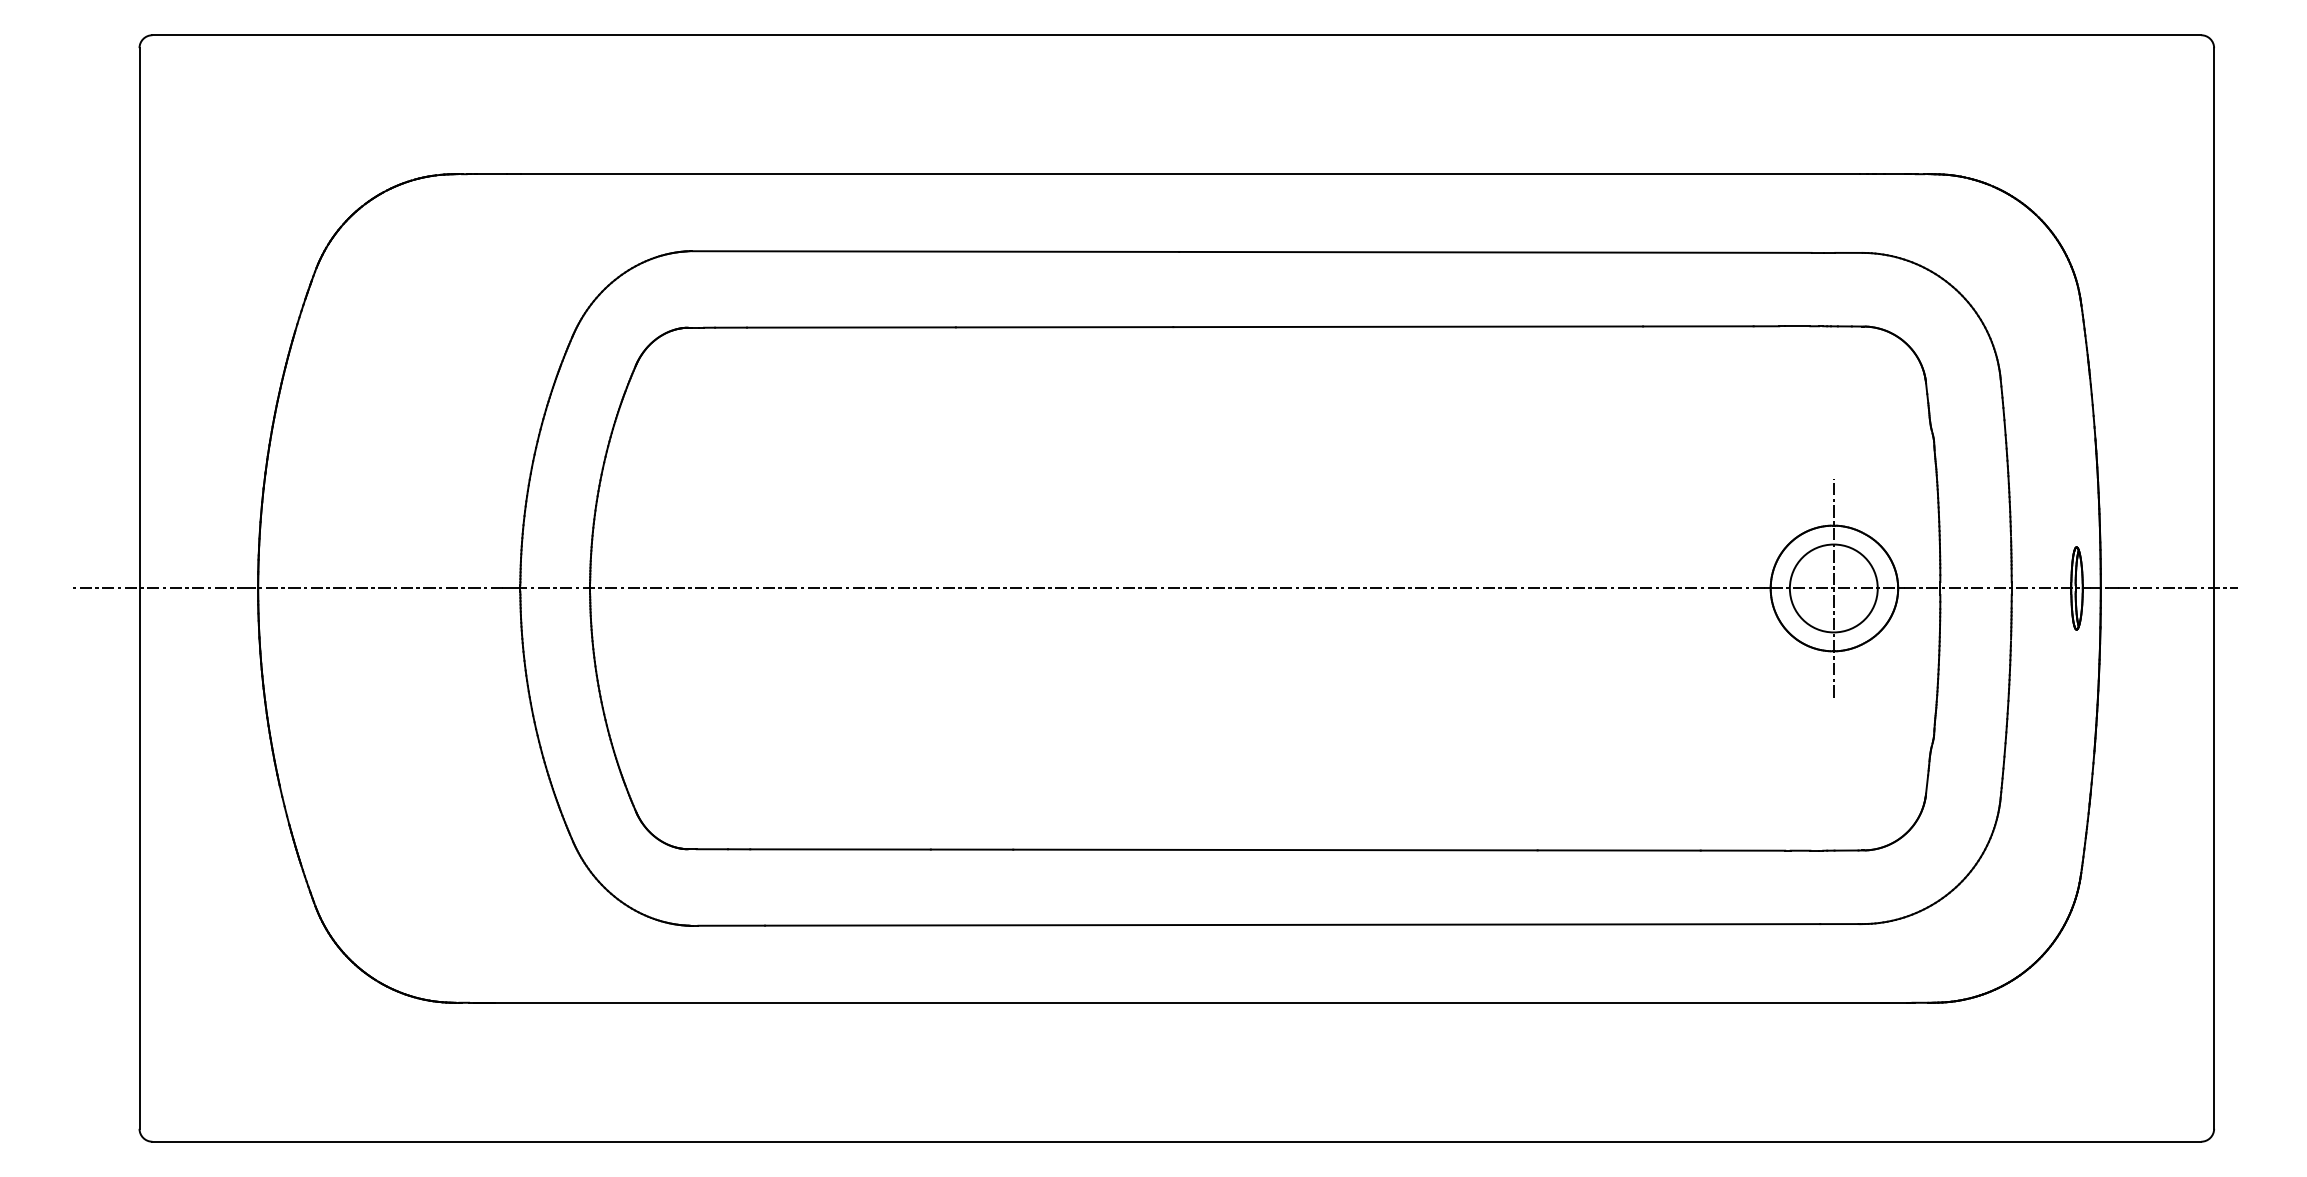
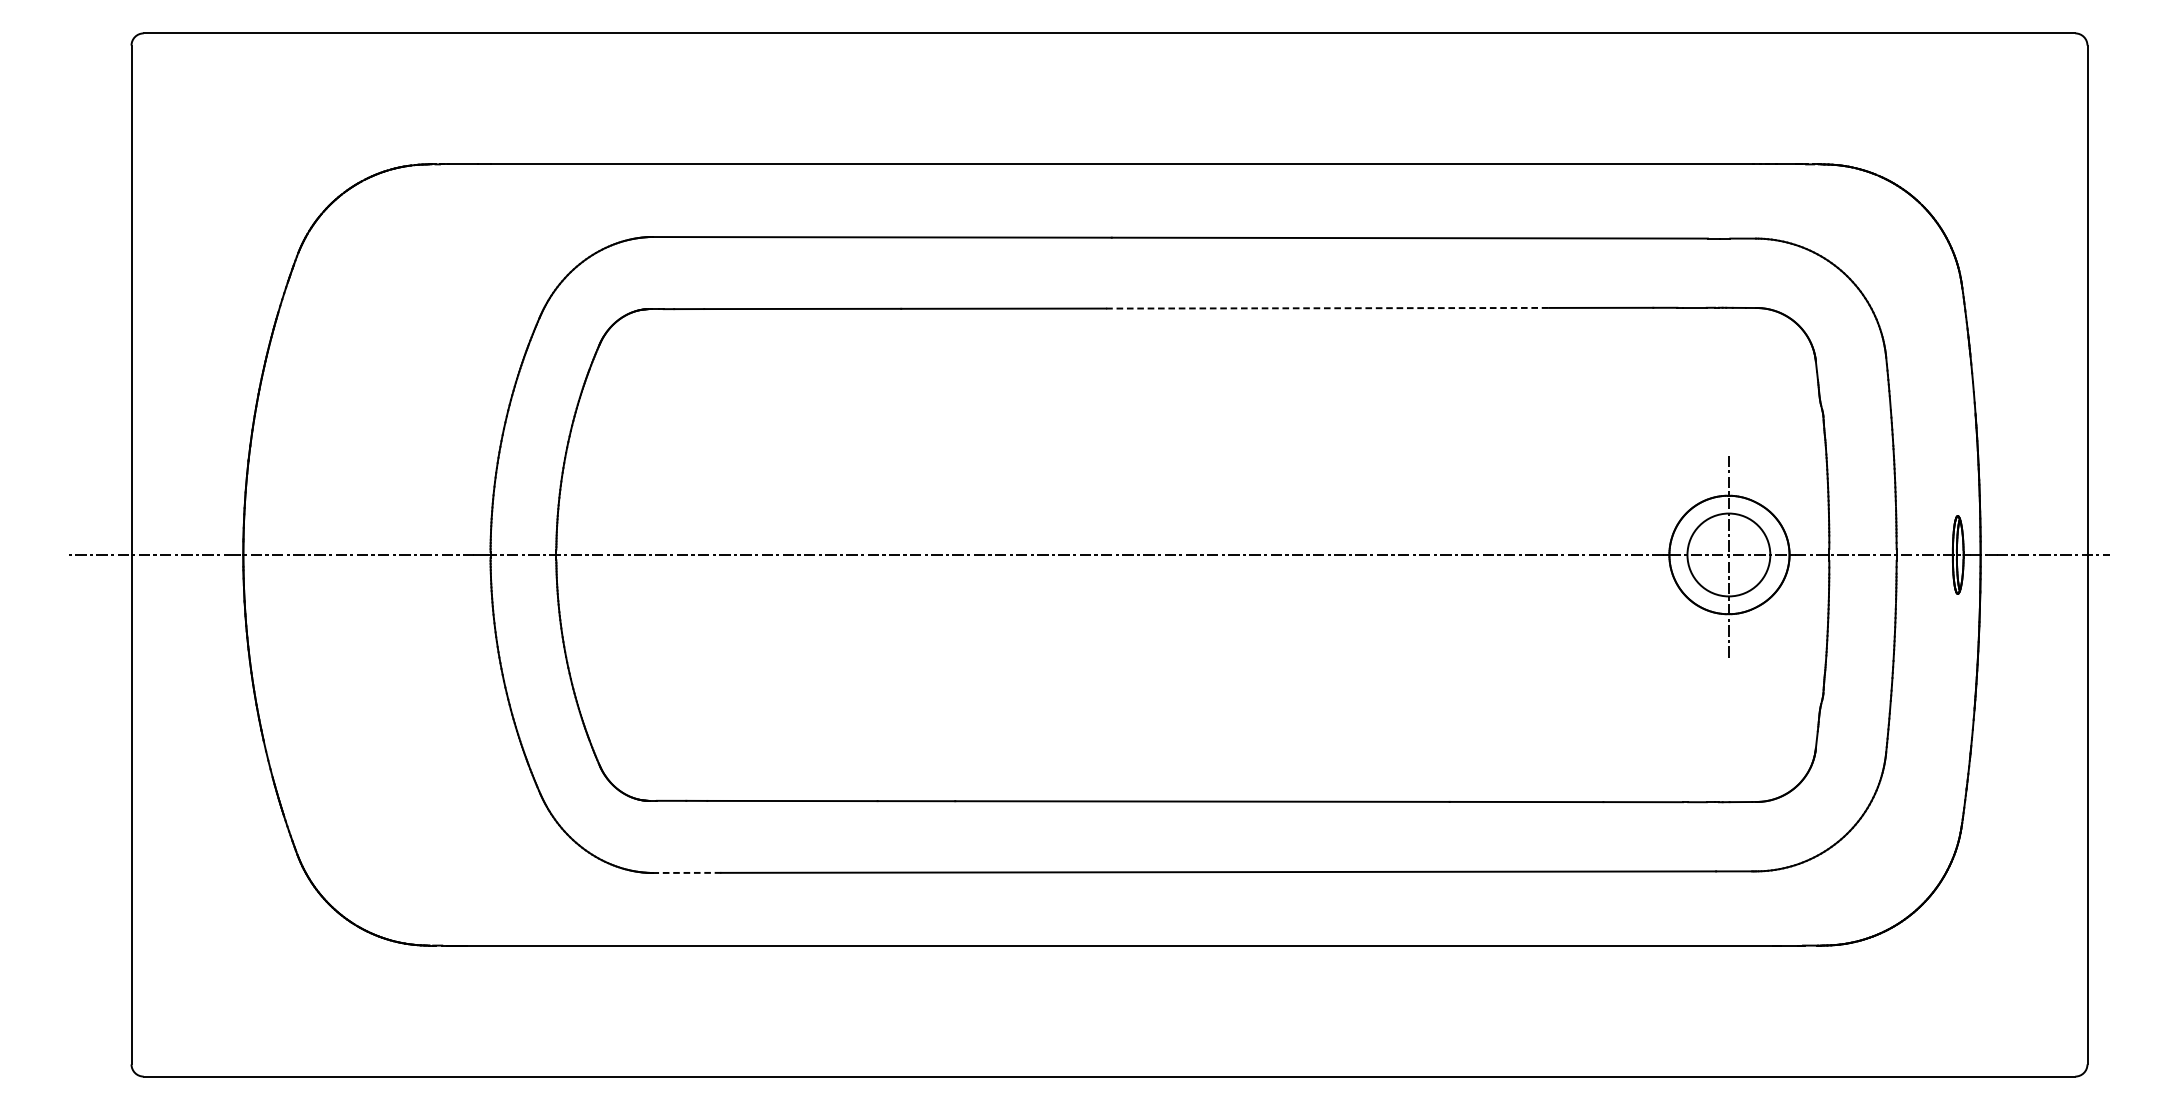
line: (1408, 326) -> (1327, 307), solid -> dashed
line: (731, 925) -> (689, 872), solid -> dashed

